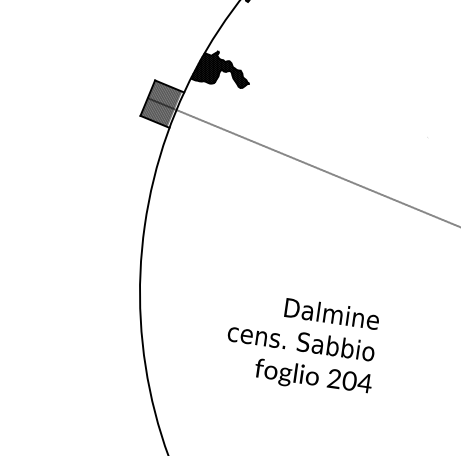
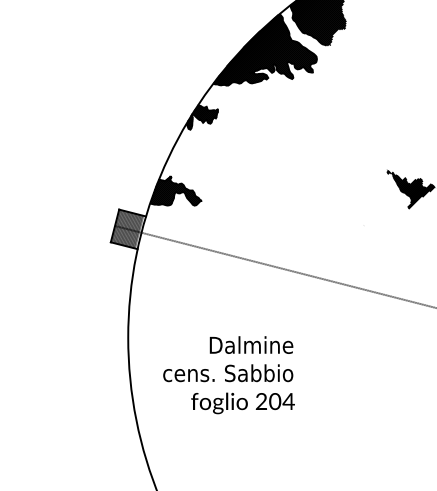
text: (301, 344) -> (228, 375), moved

